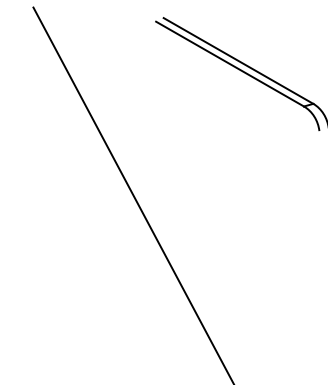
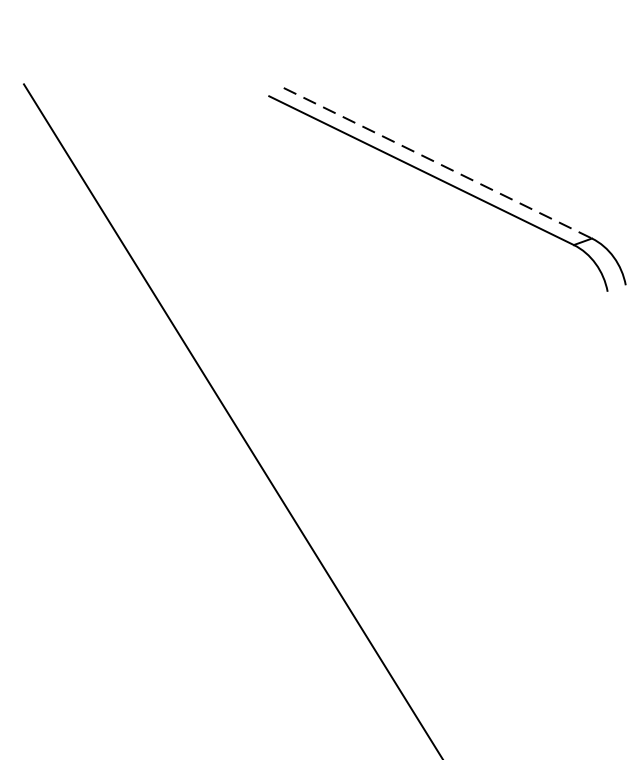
line: (238, 61) -> (437, 164), solid -> dashed

